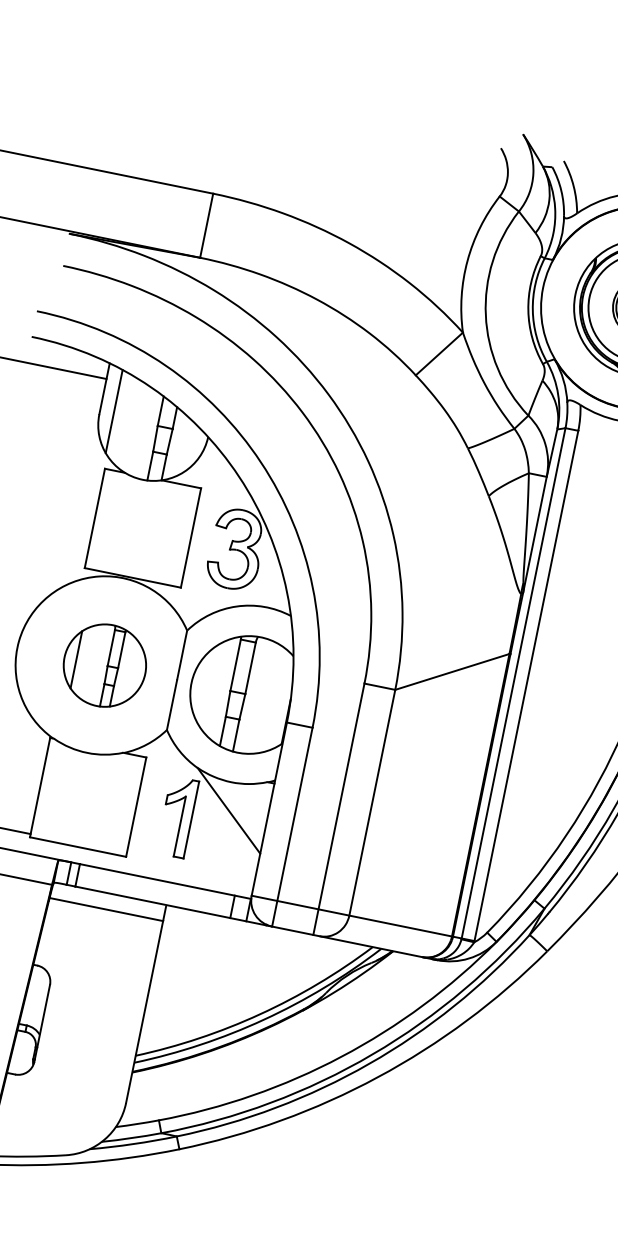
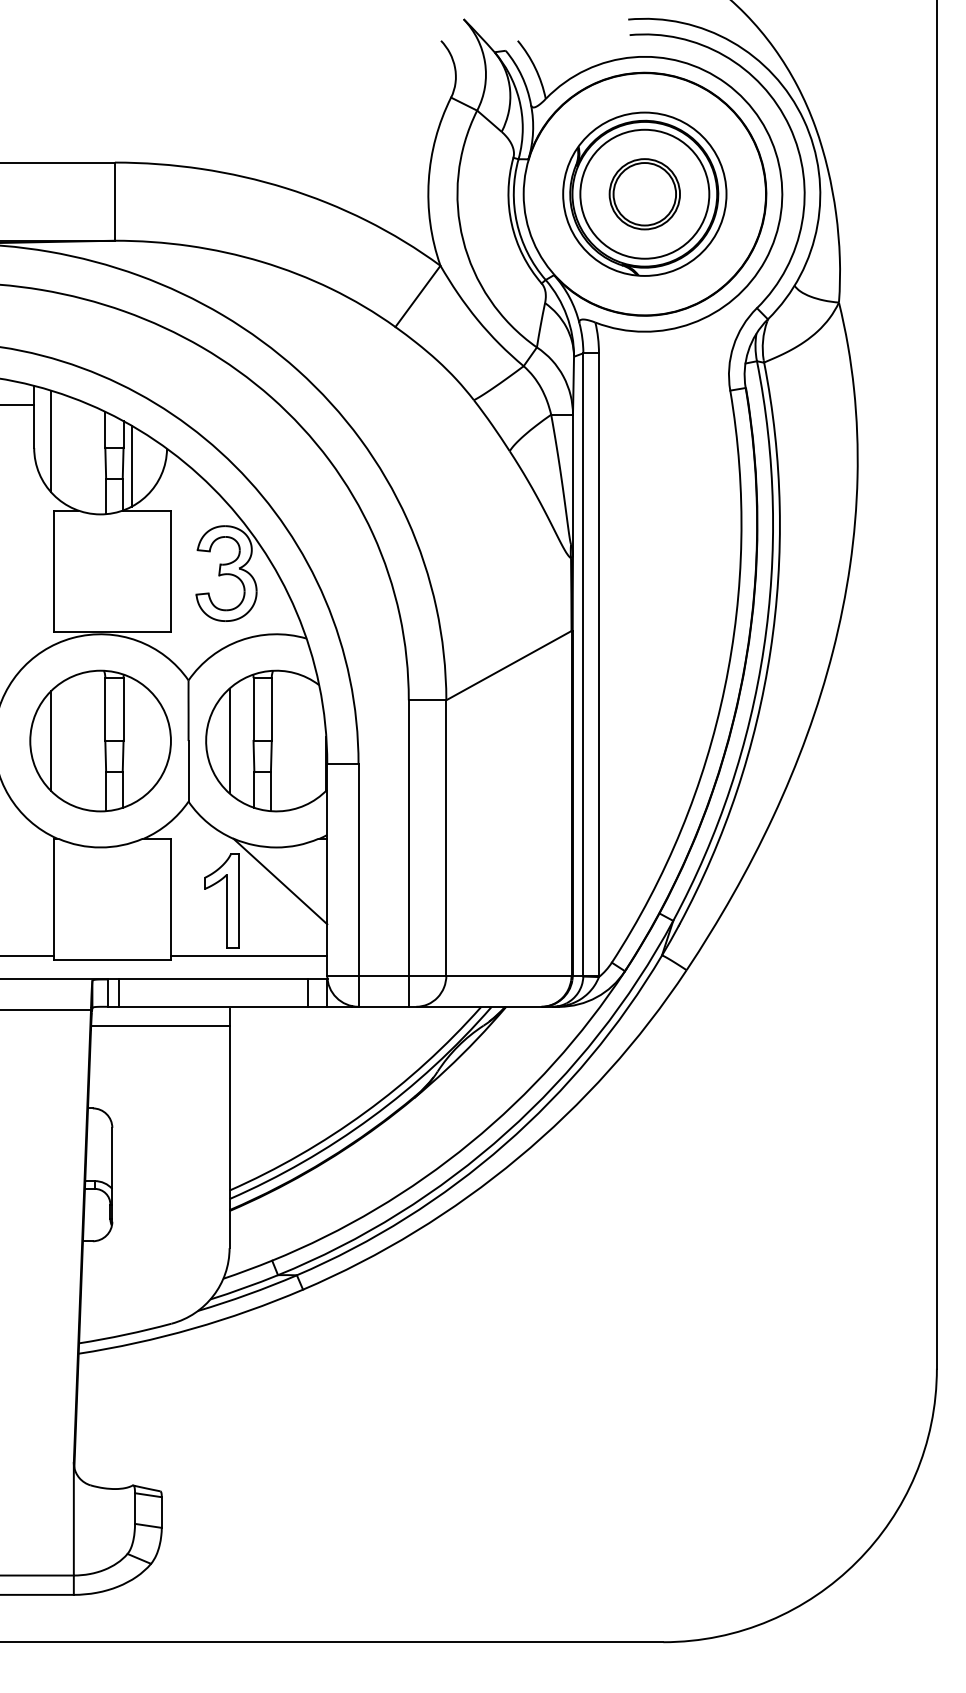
line: (176, 444) -> (131, 465), added
part: (104, 665) -> (100, 740), size x1.43
line: (210, 686) -> (229, 740), added
line: (190, 866) -> (248, 956), added

